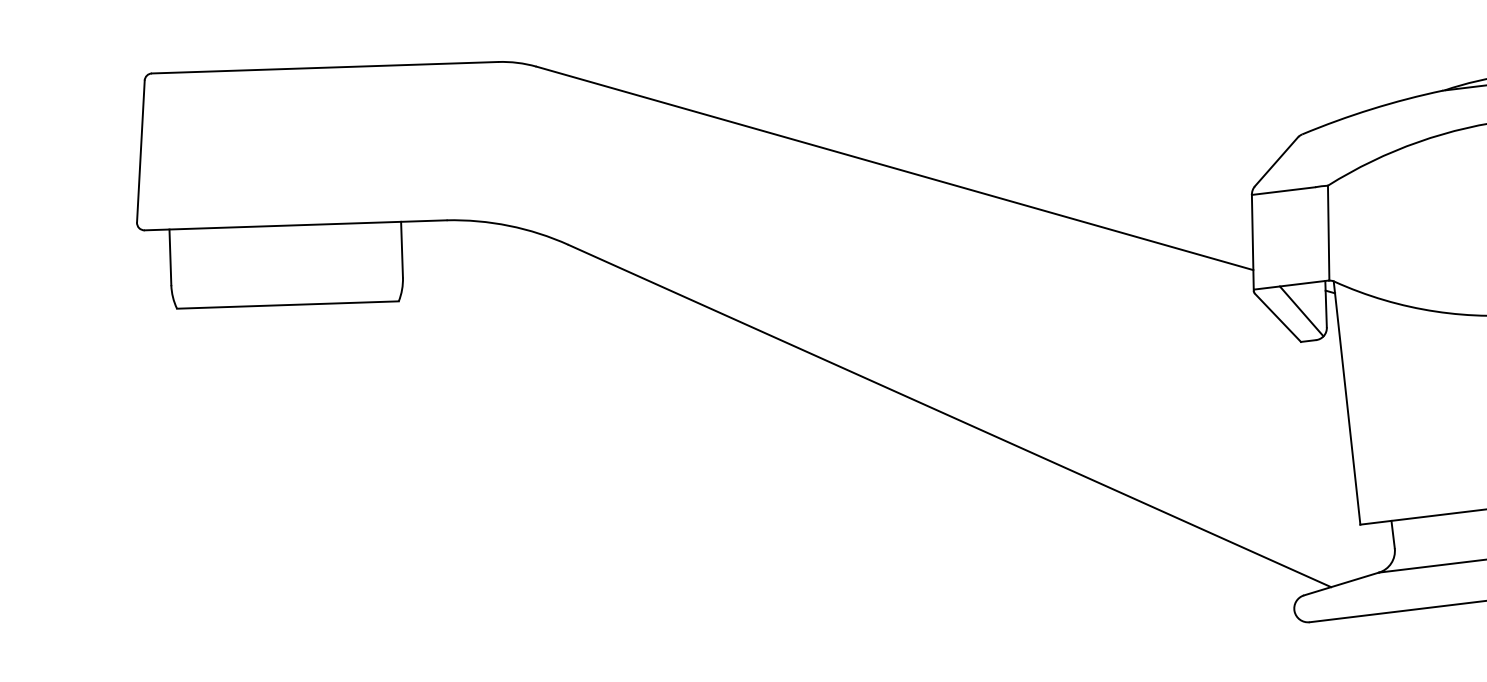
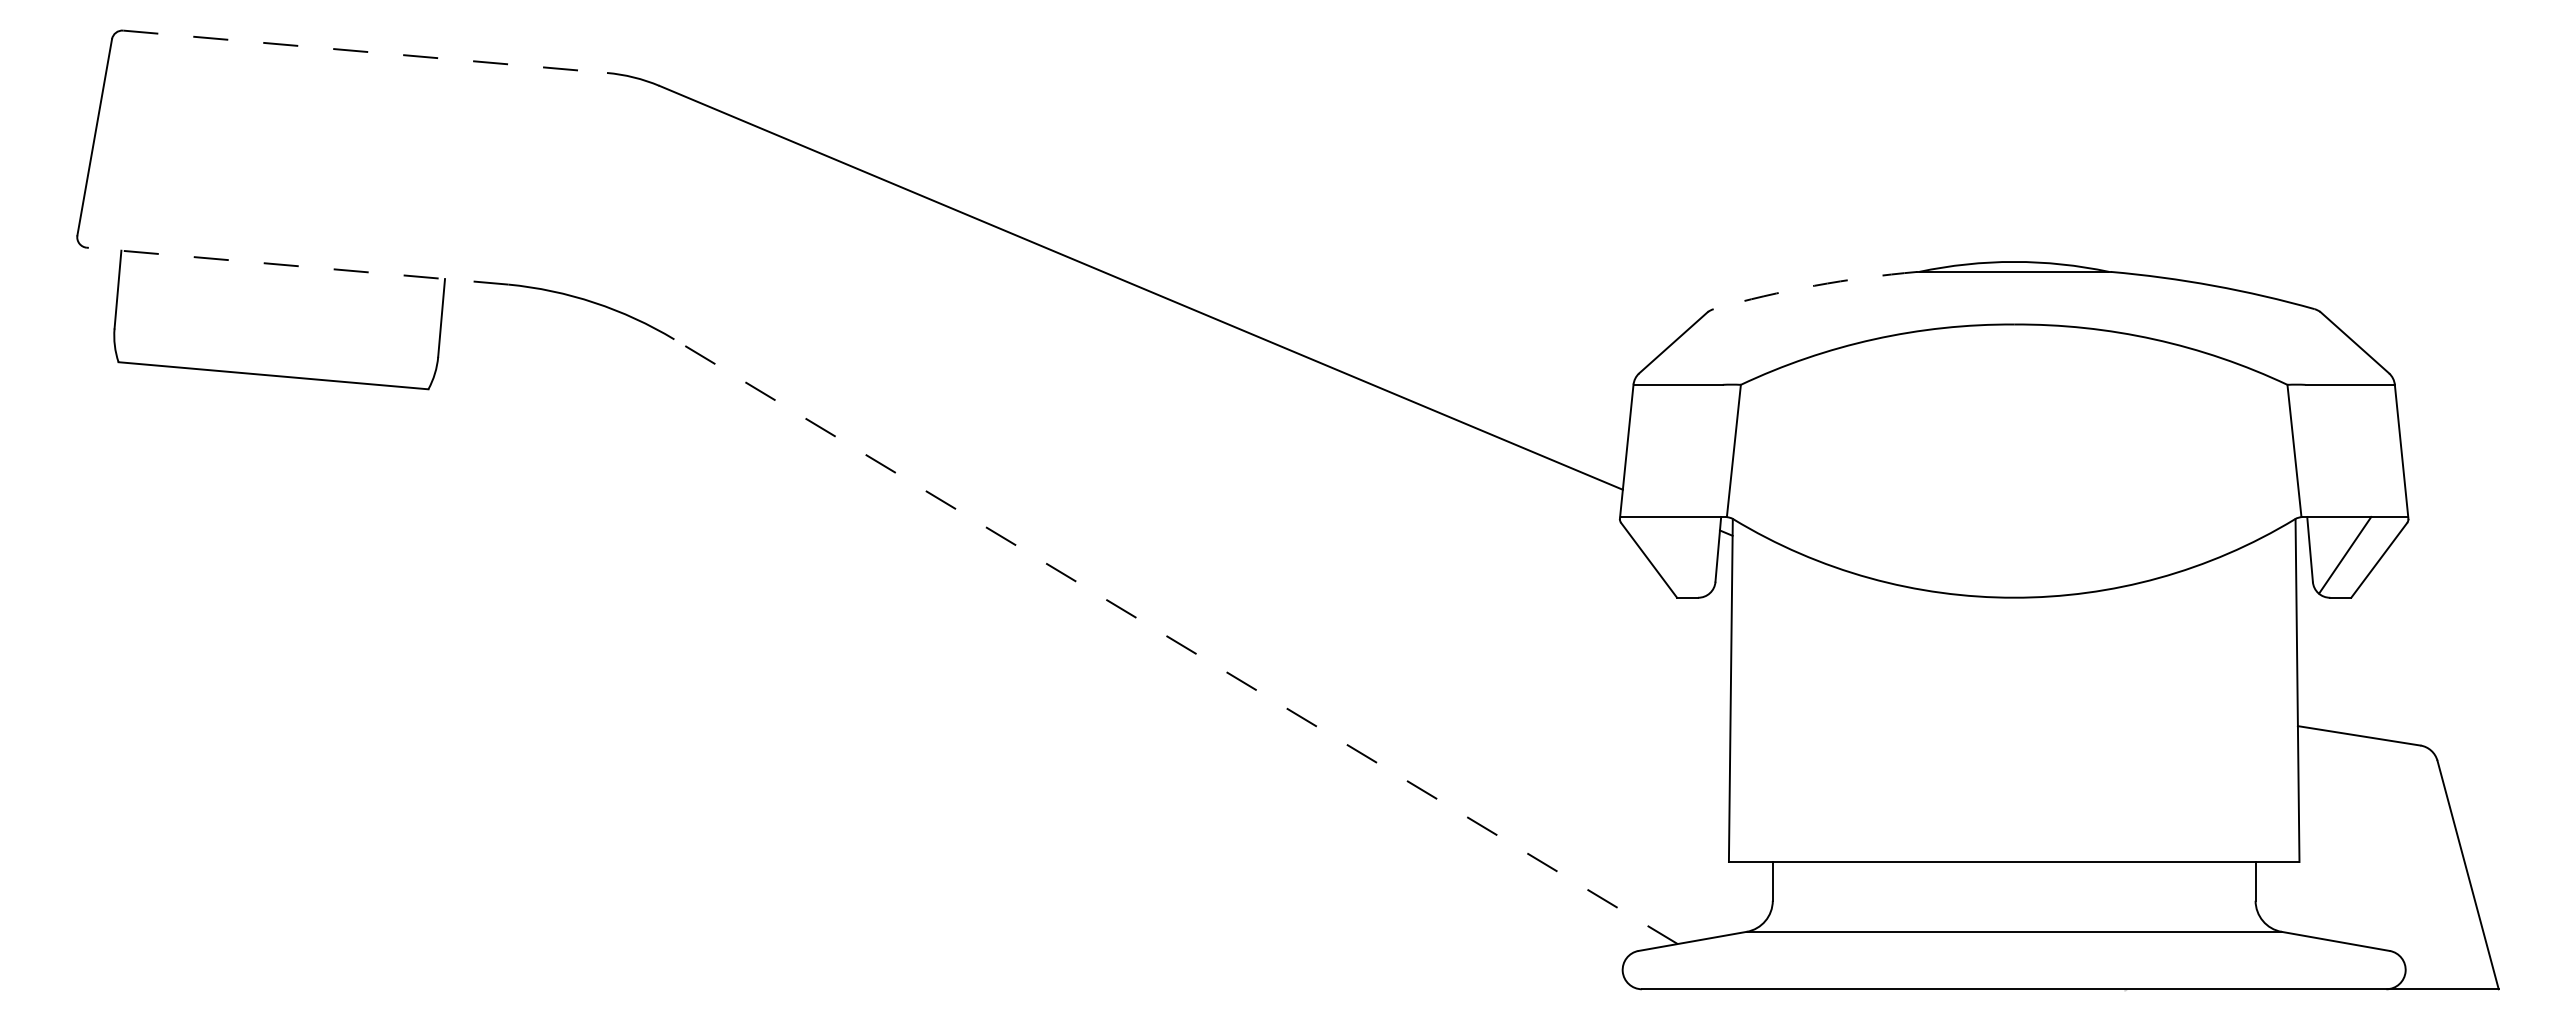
line: (325, 67) -> (365, 51), solid -> dashed
arc: (1371, 109) -> (1814, 285), solid -> dashed
line: (295, 225) -> (297, 266), solid -> dashed
line: (1301, 310) -> (1683, 554), removed
line: (950, 415) -> (1176, 641), solid -> dashed

